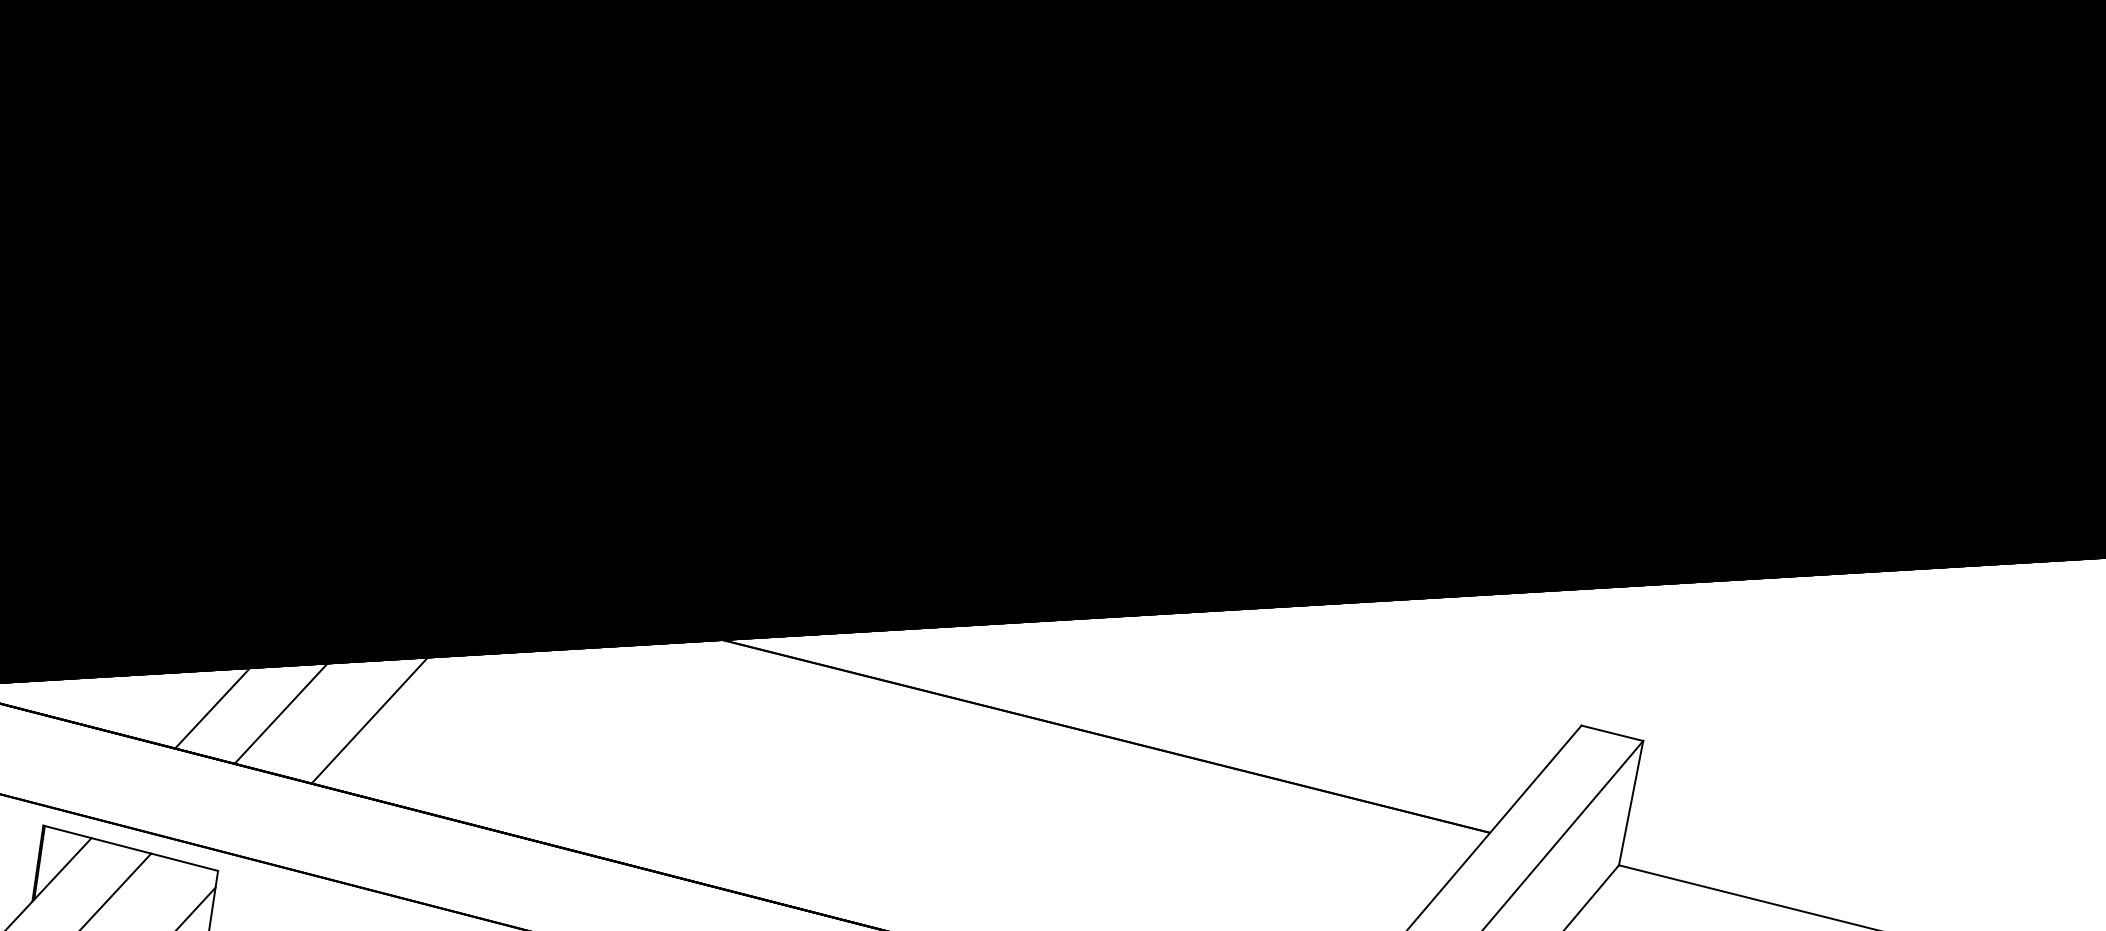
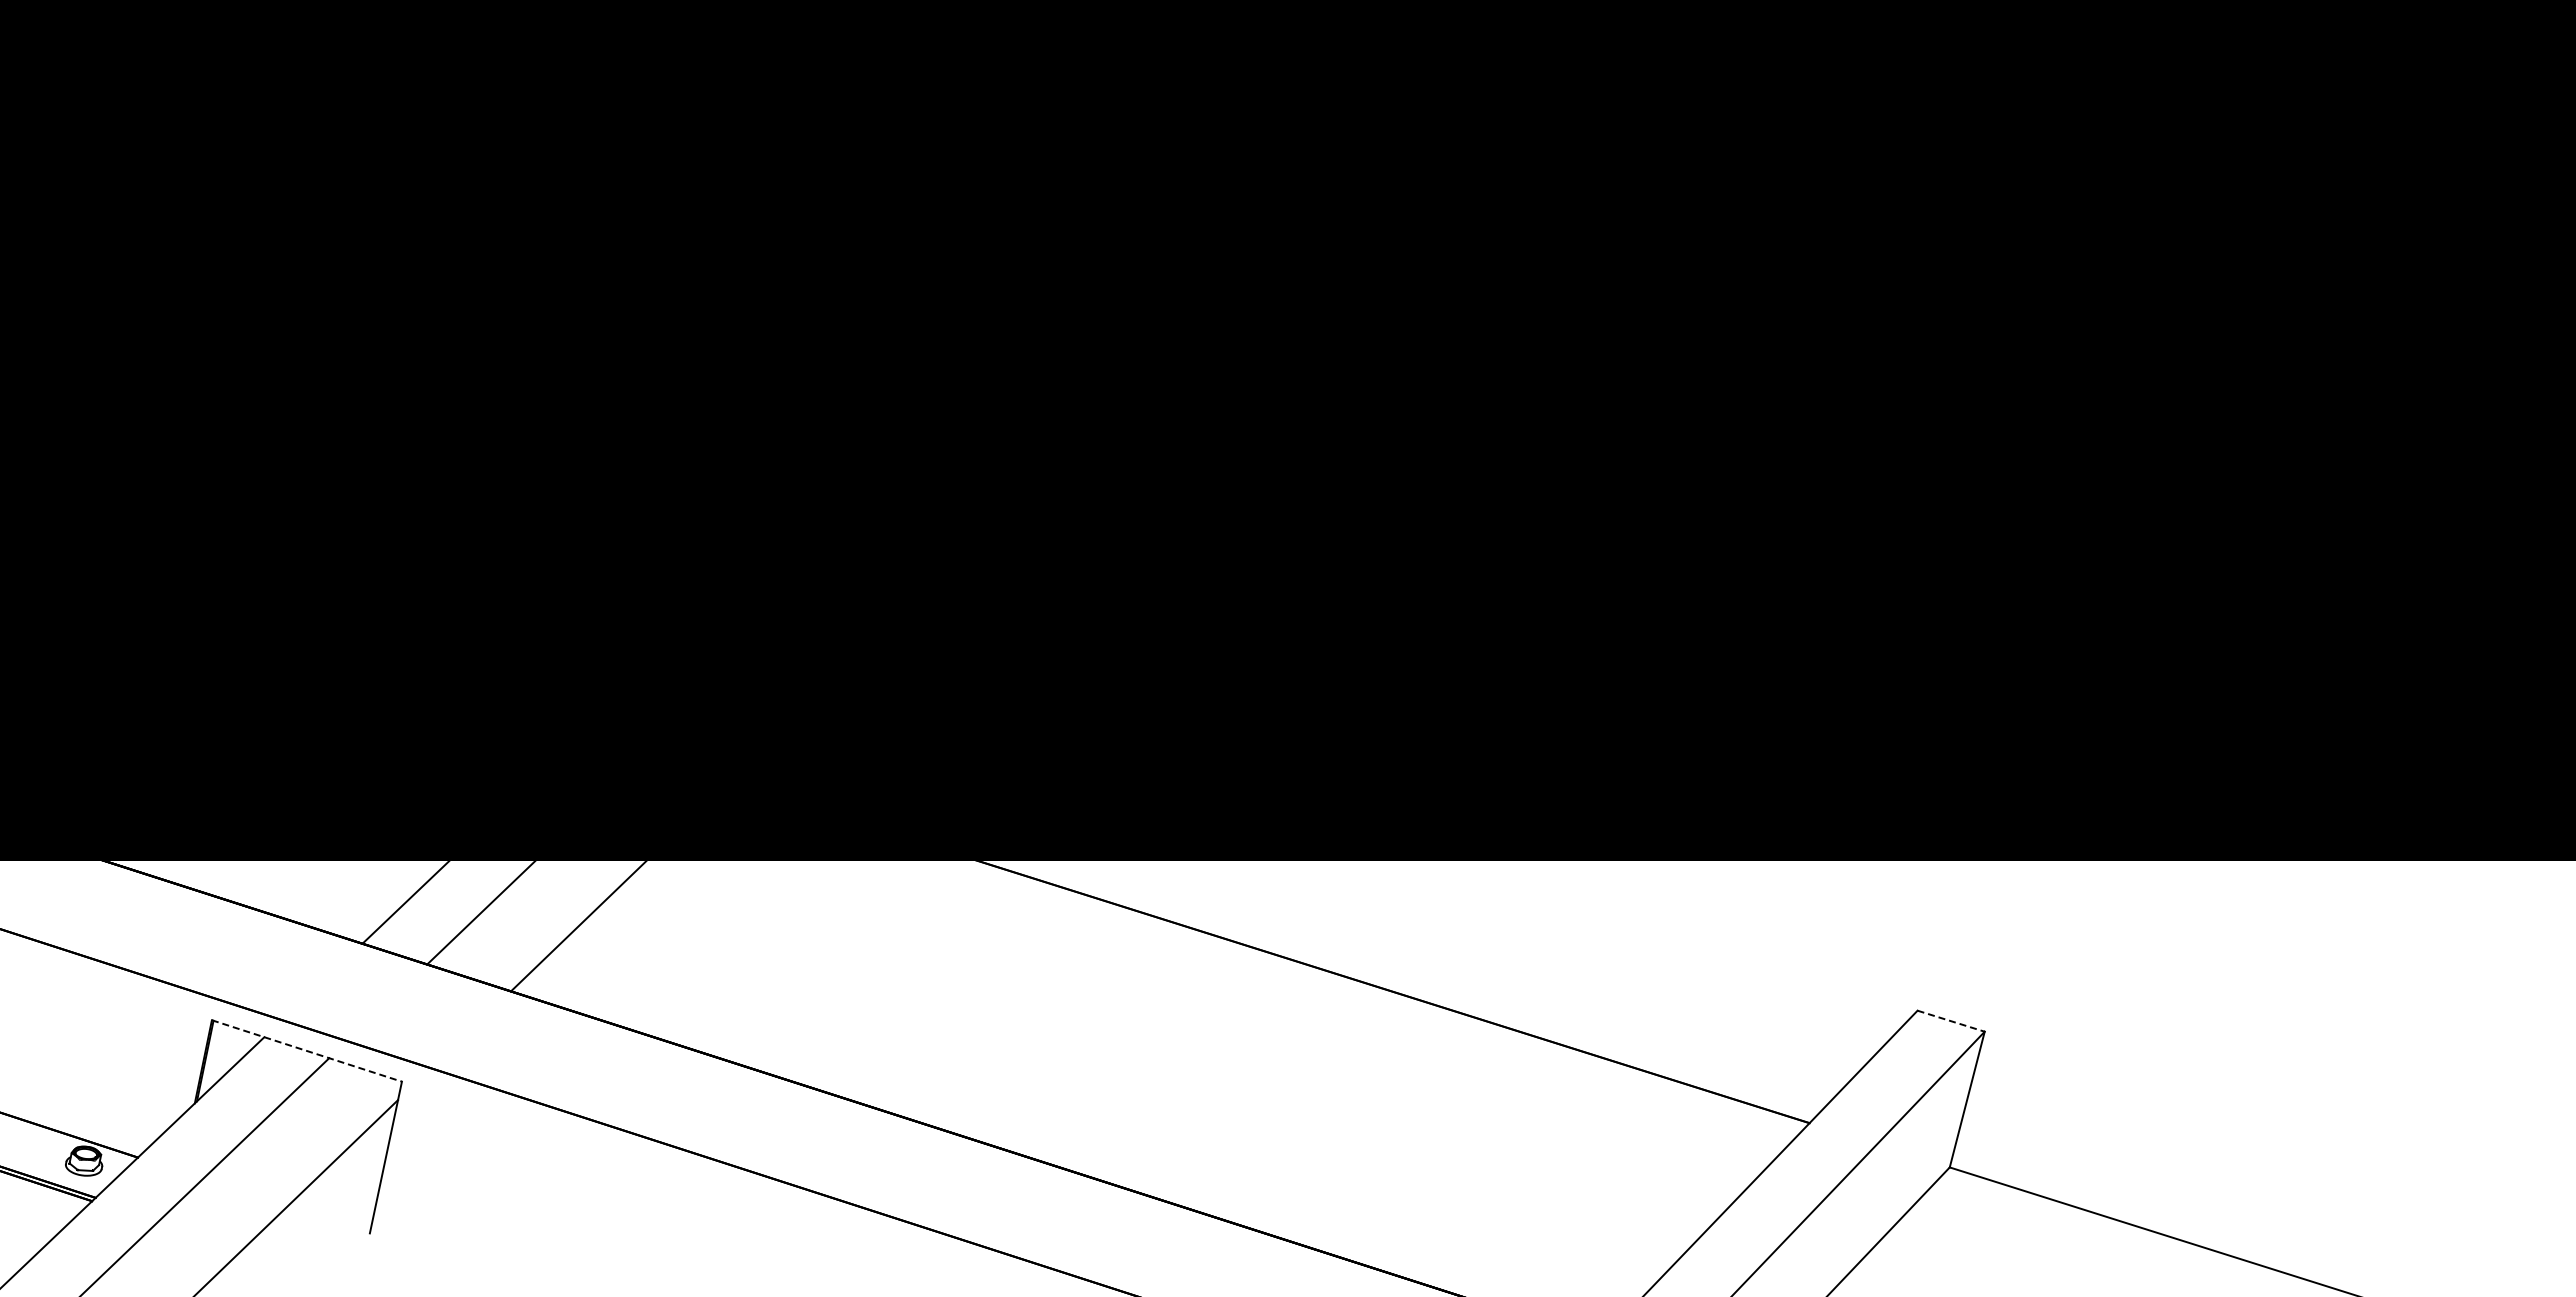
line: (1612, 733) -> (1951, 1021), solid -> dashed
line: (130, 847) -> (306, 1050), solid -> dashed

